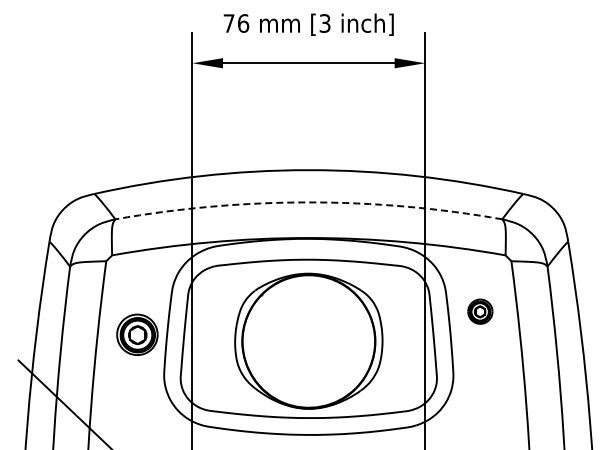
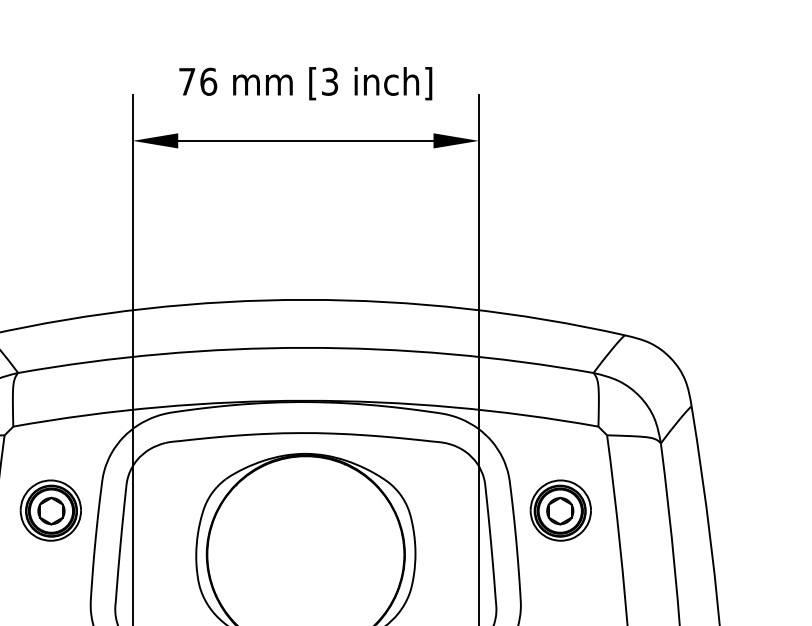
arc: (308, 202) -> (305, 347), dashed -> solid
part: (480, 311) -> (561, 510), size x1.67
part: (137, 334) -> (51, 510), moved

